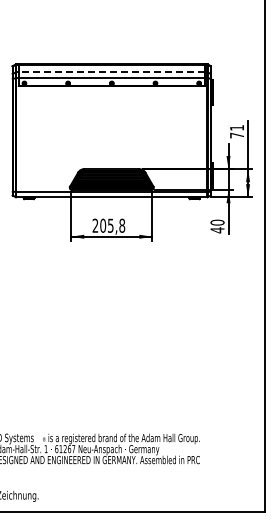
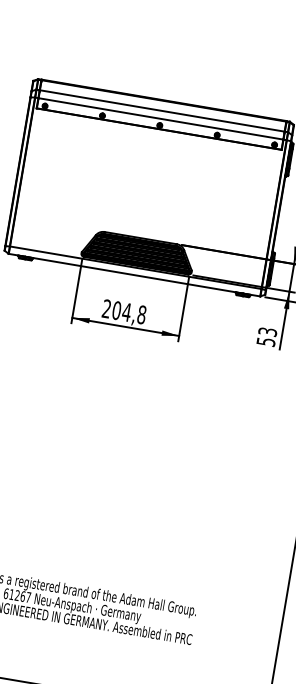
line: (111, 72) -> (161, 111), dashed -> solid
text: (110, 225) -> (126, 311), 205,8 -> 204,8
text: (217, 226) -> (266, 336), 40 -> 53

